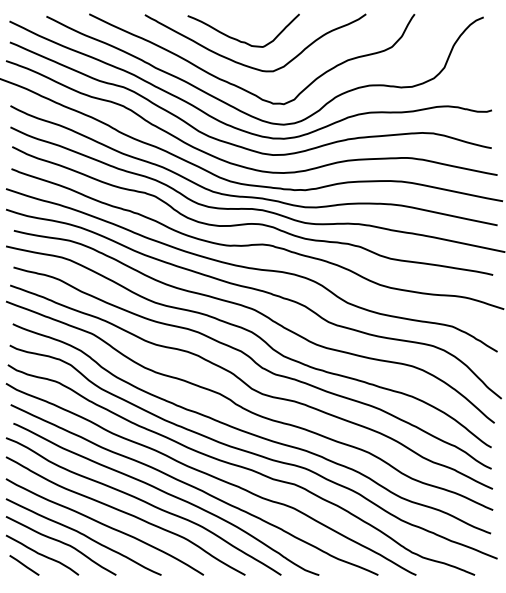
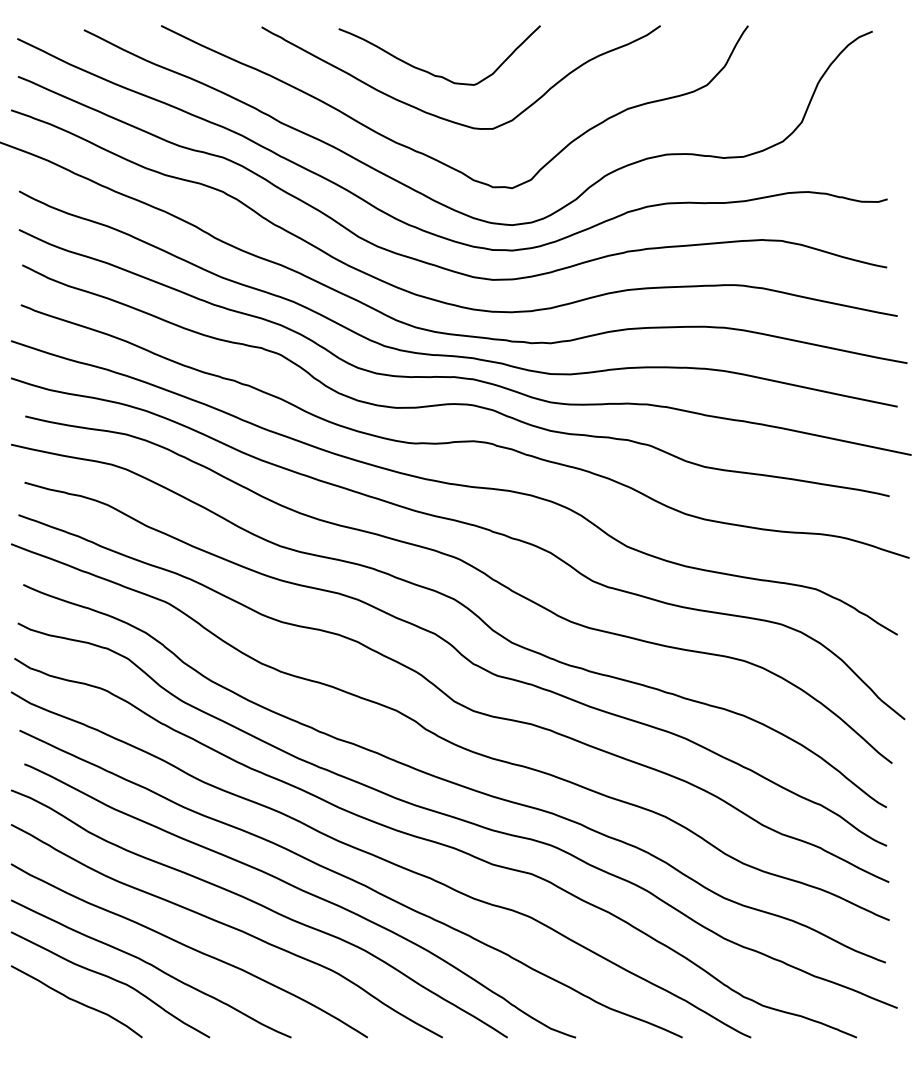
line: (24, 565) -> (44, 1020), removed

